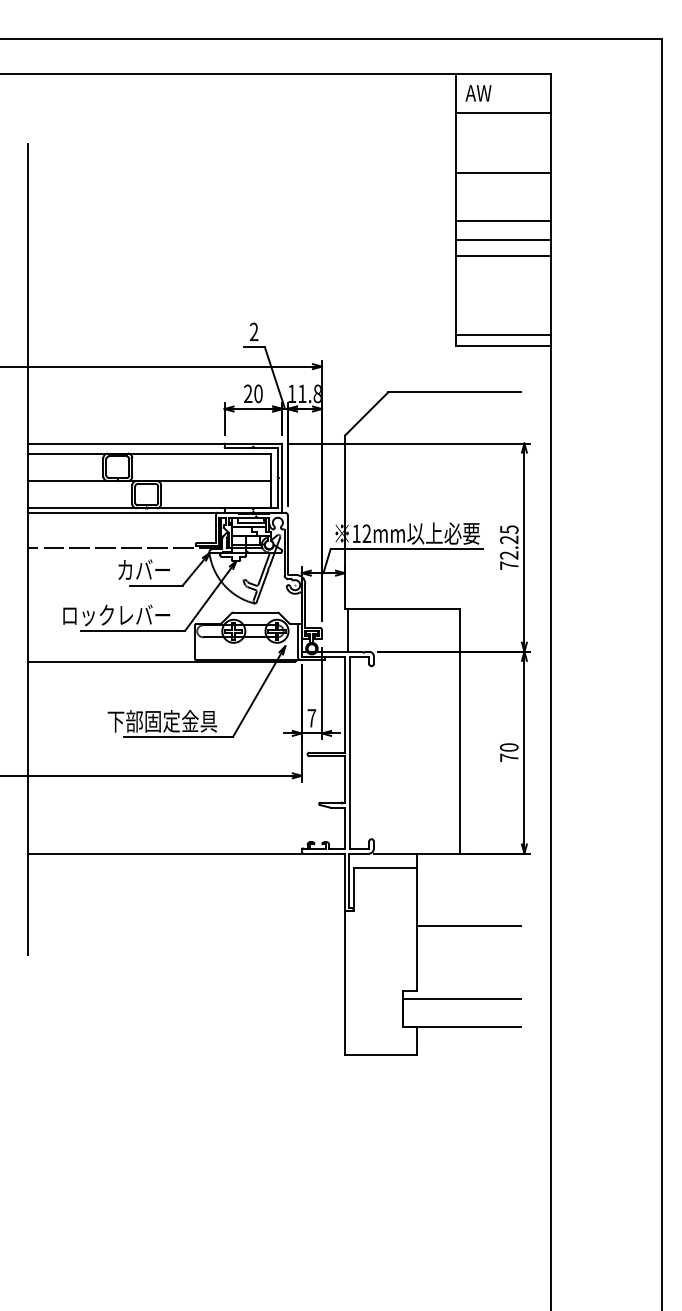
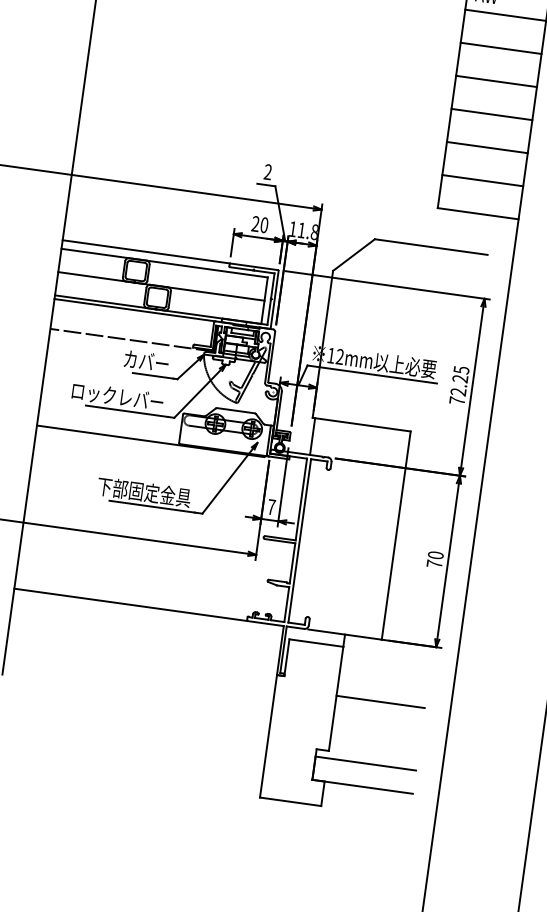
line: (503, 172) -> (501, 48), moved
line: (503, 220) -> (496, 81), moved
line: (503, 240) -> (487, 147), moved
line: (503, 255) -> (492, 114), moved
line: (503, 335) -> (482, 180), moved

